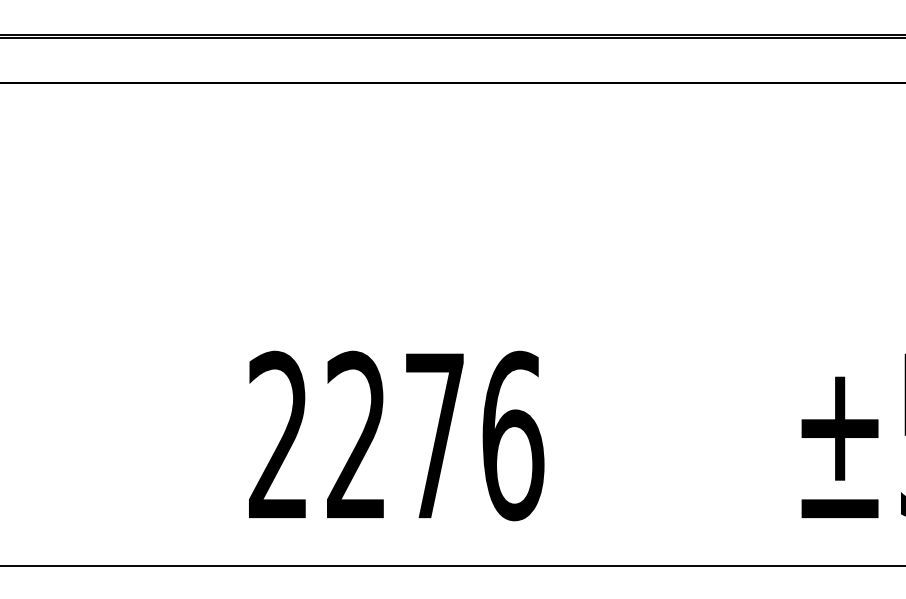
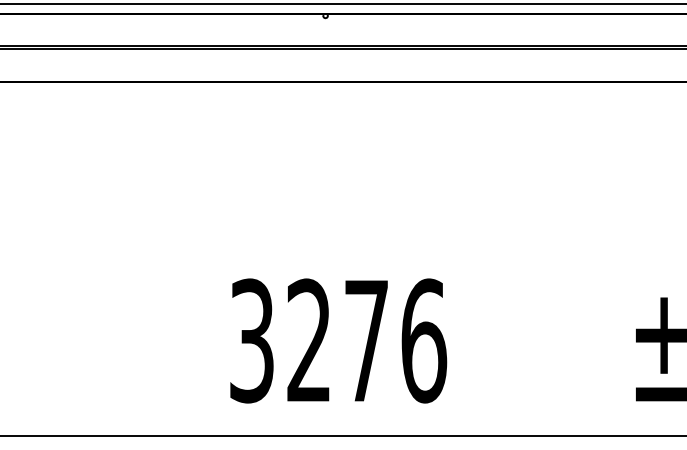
text: (278, 435) -> (251, 340), 2276 -> 3276

